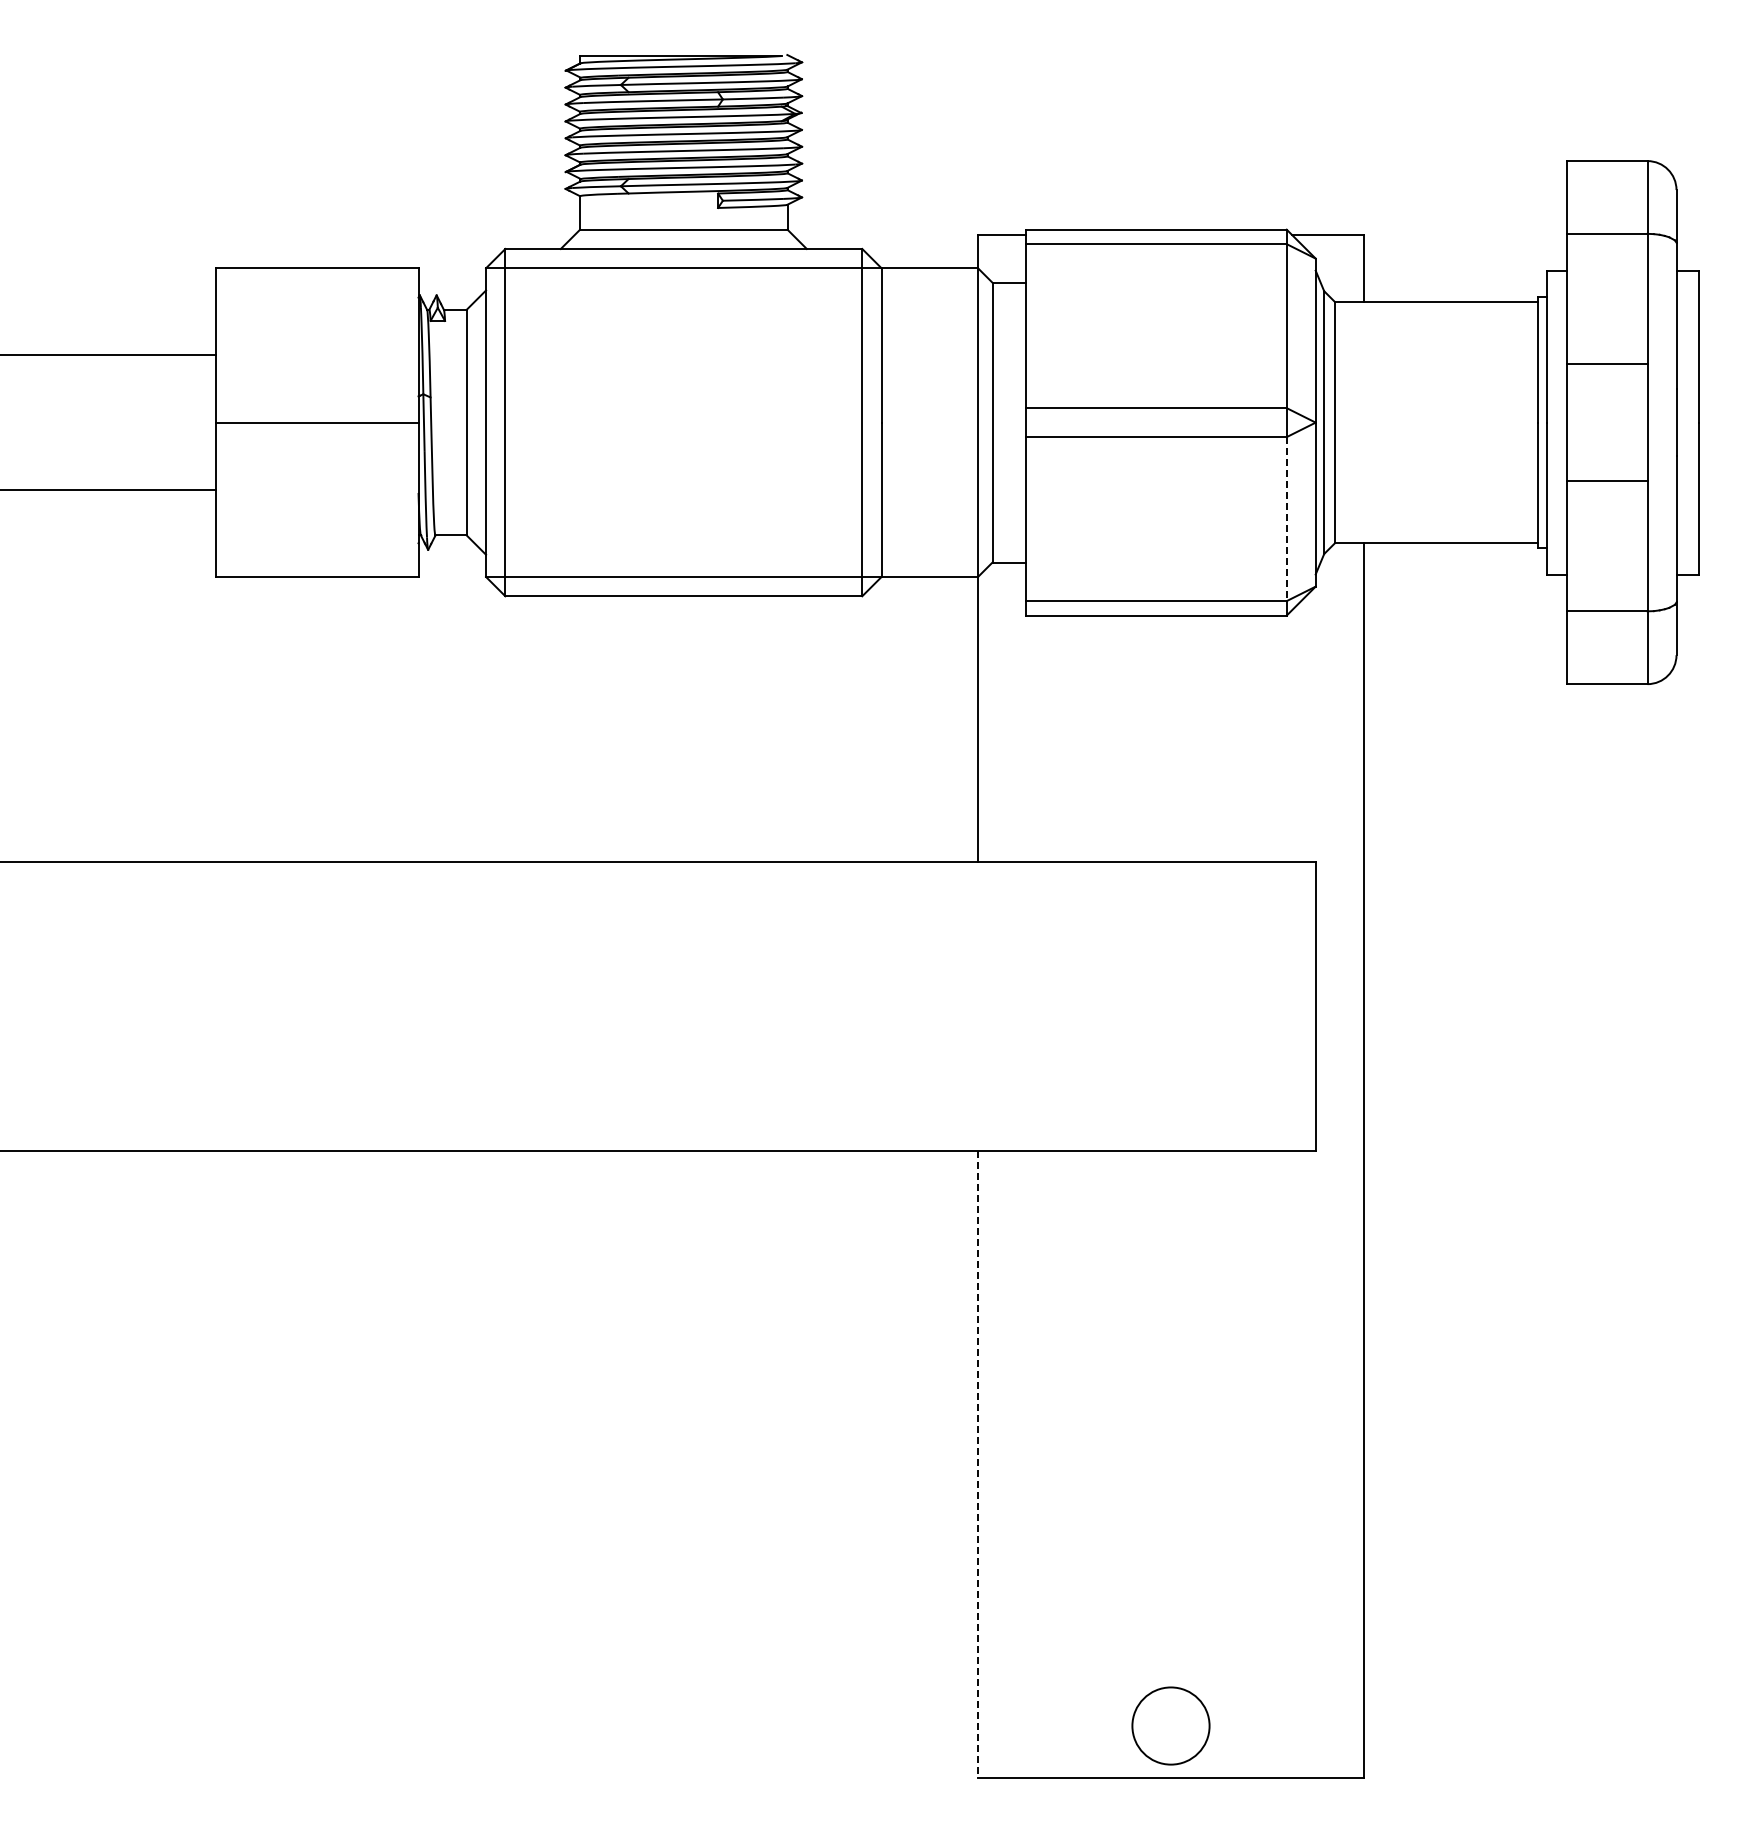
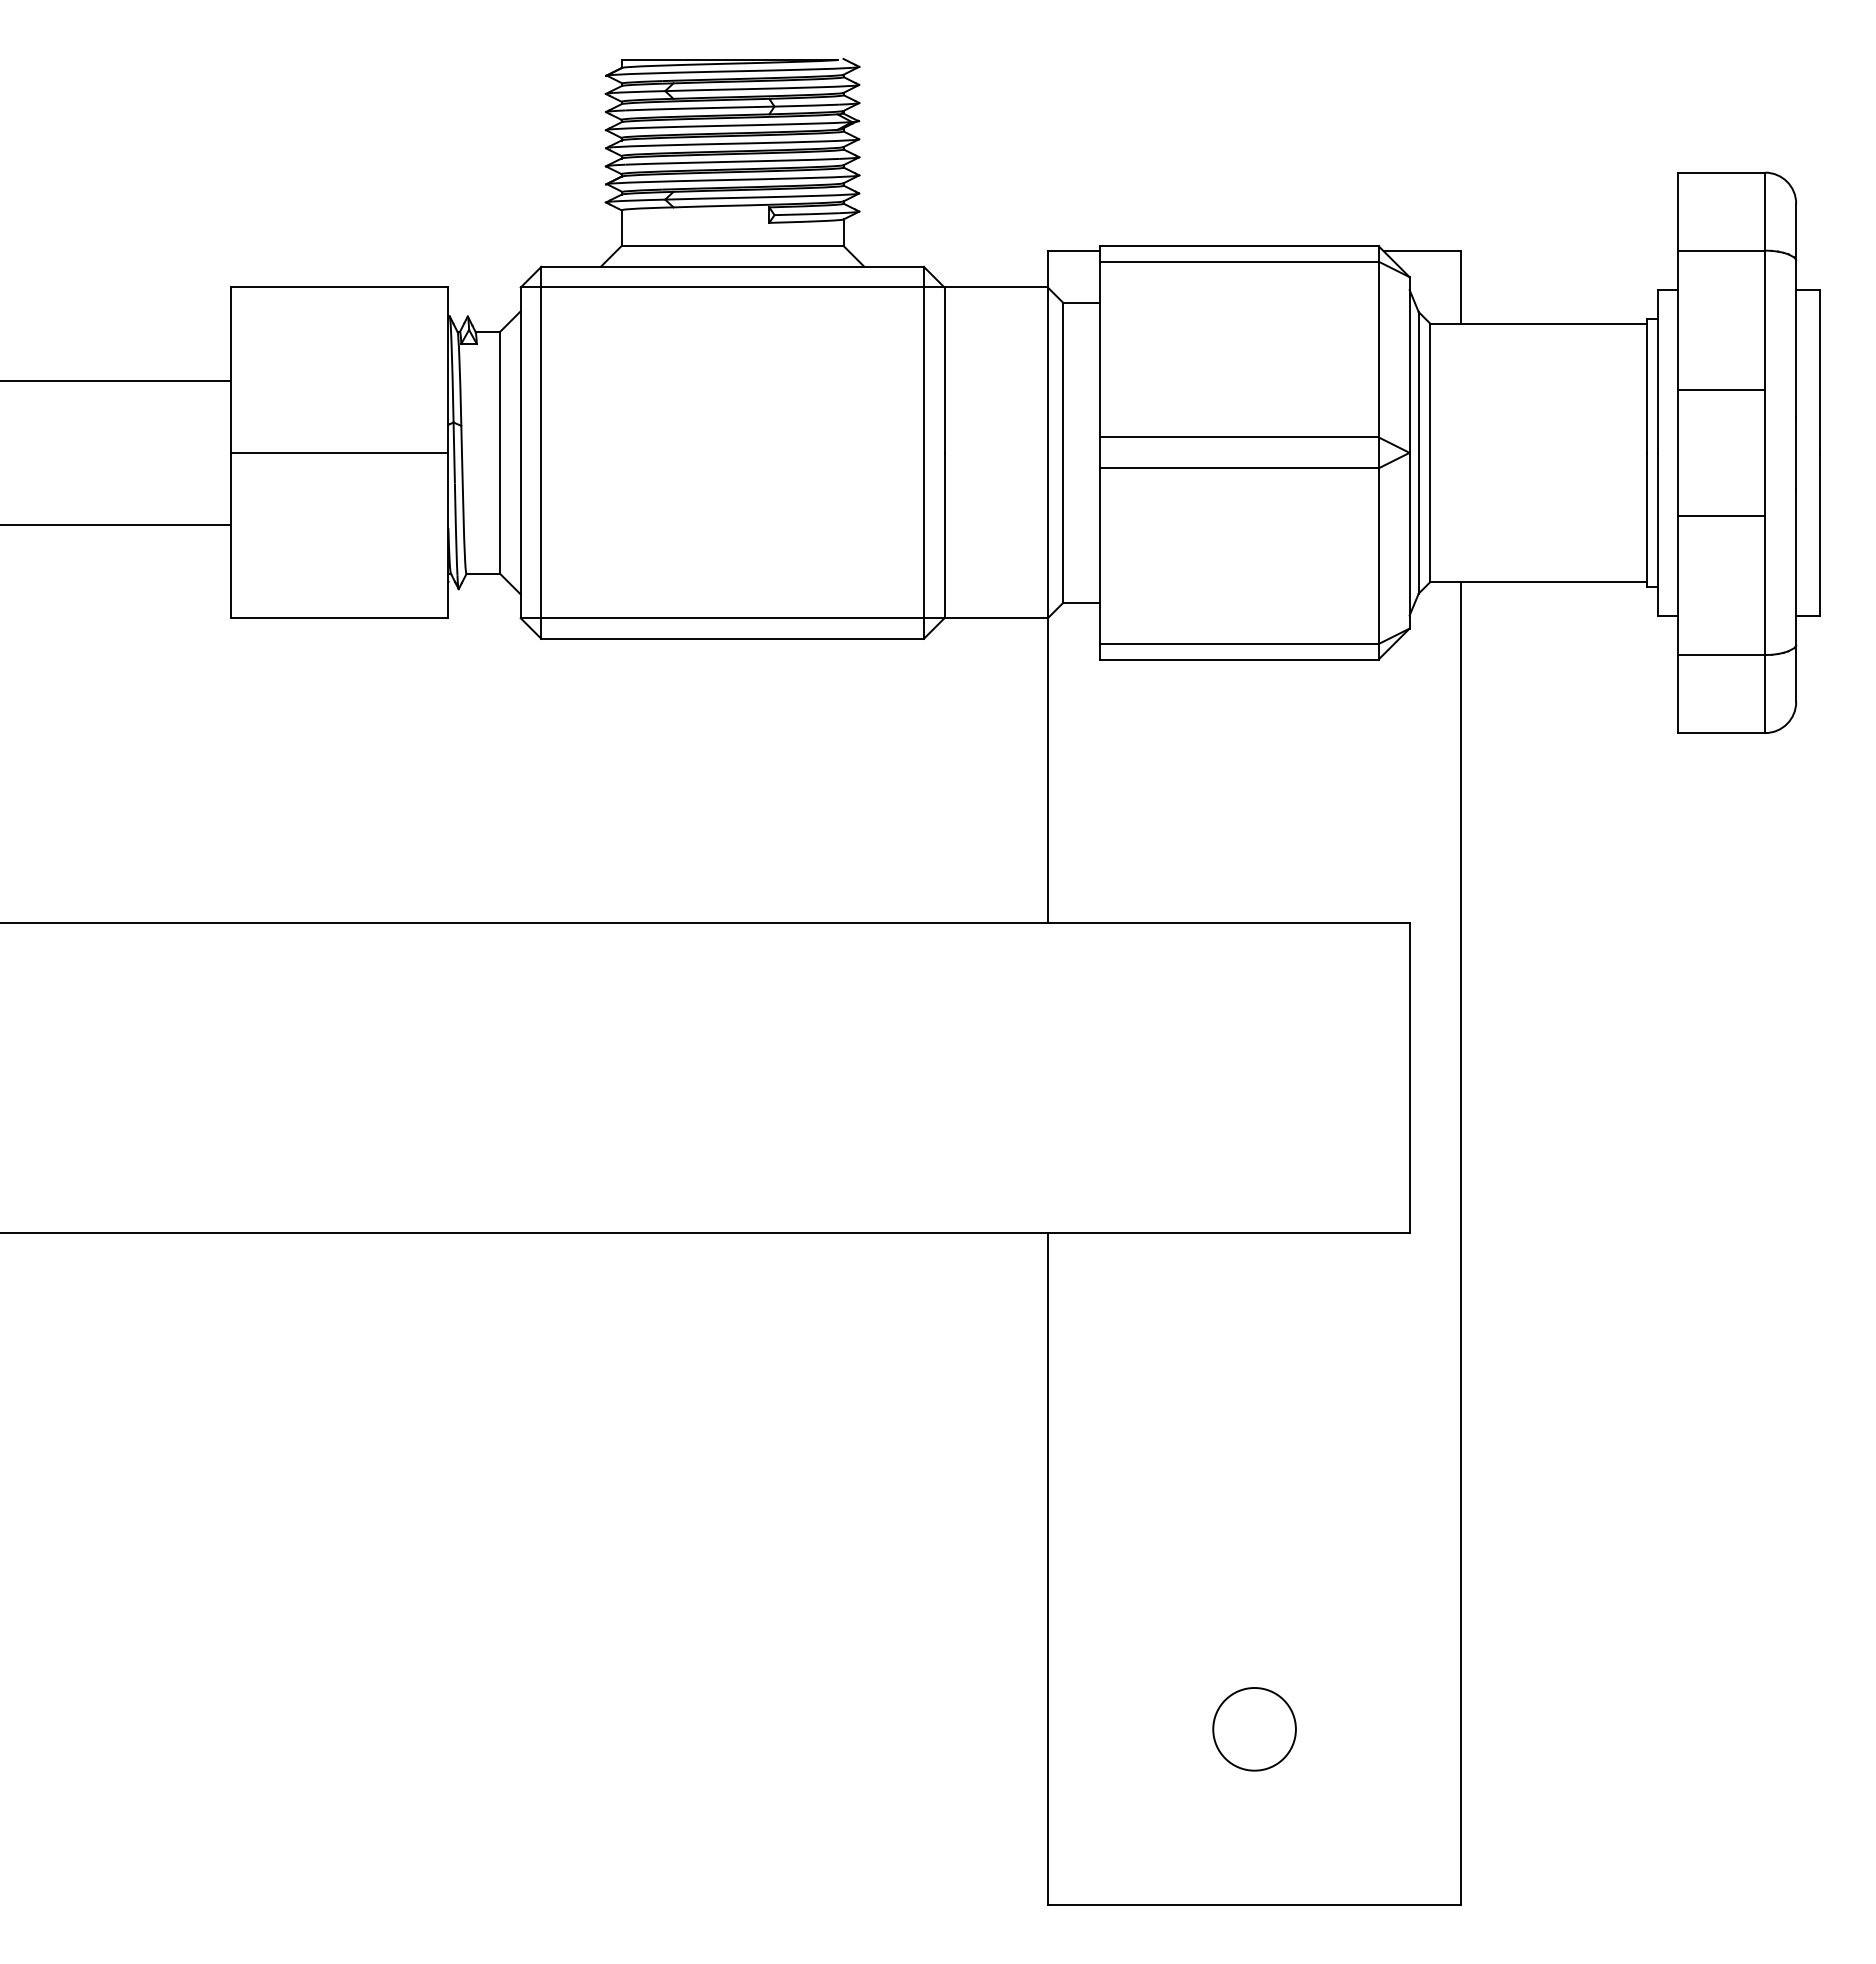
line: (1286, 519) -> (1378, 556), dashed -> solid
line: (978, 1464) -> (1048, 1569), dashed -> solid
circle: (1170, 1725) -> (1254, 1728), moved

